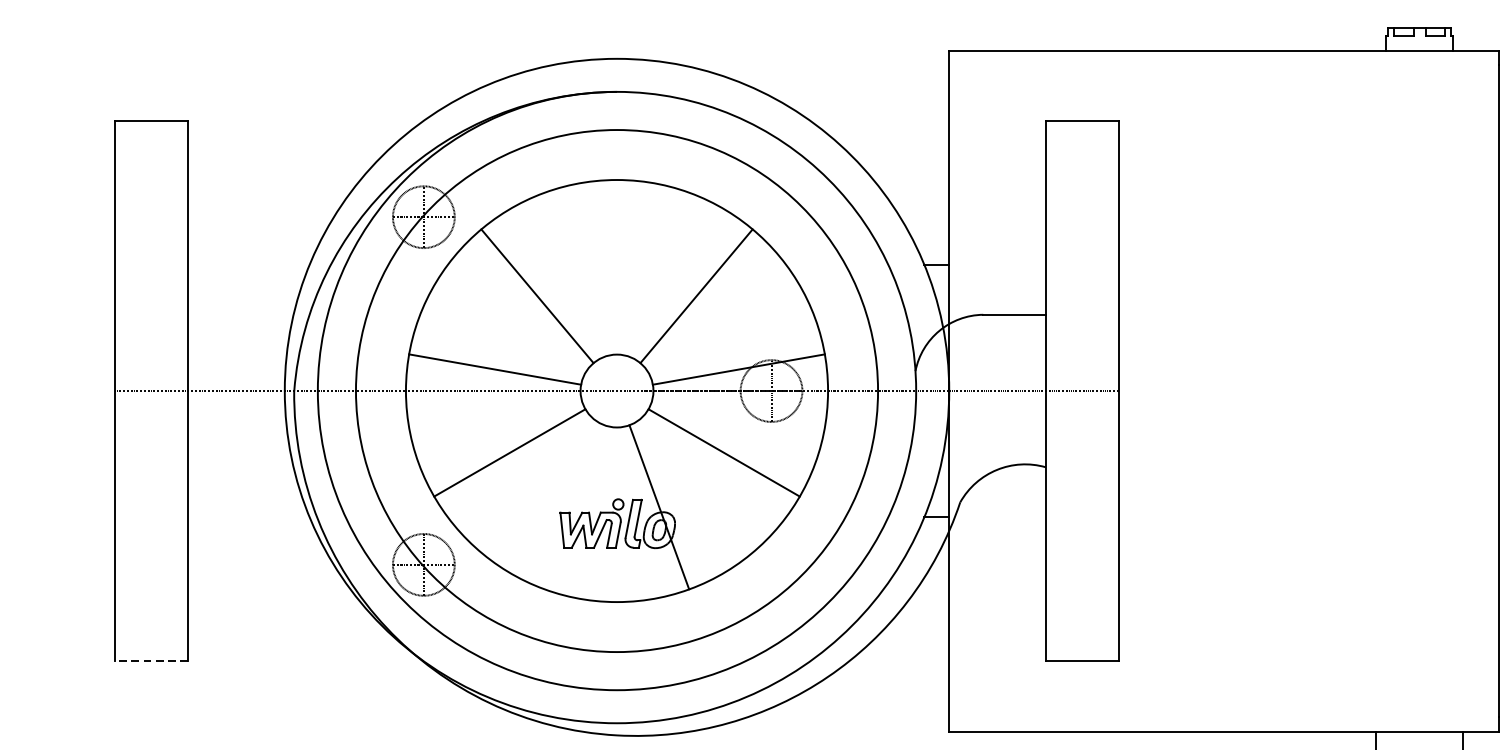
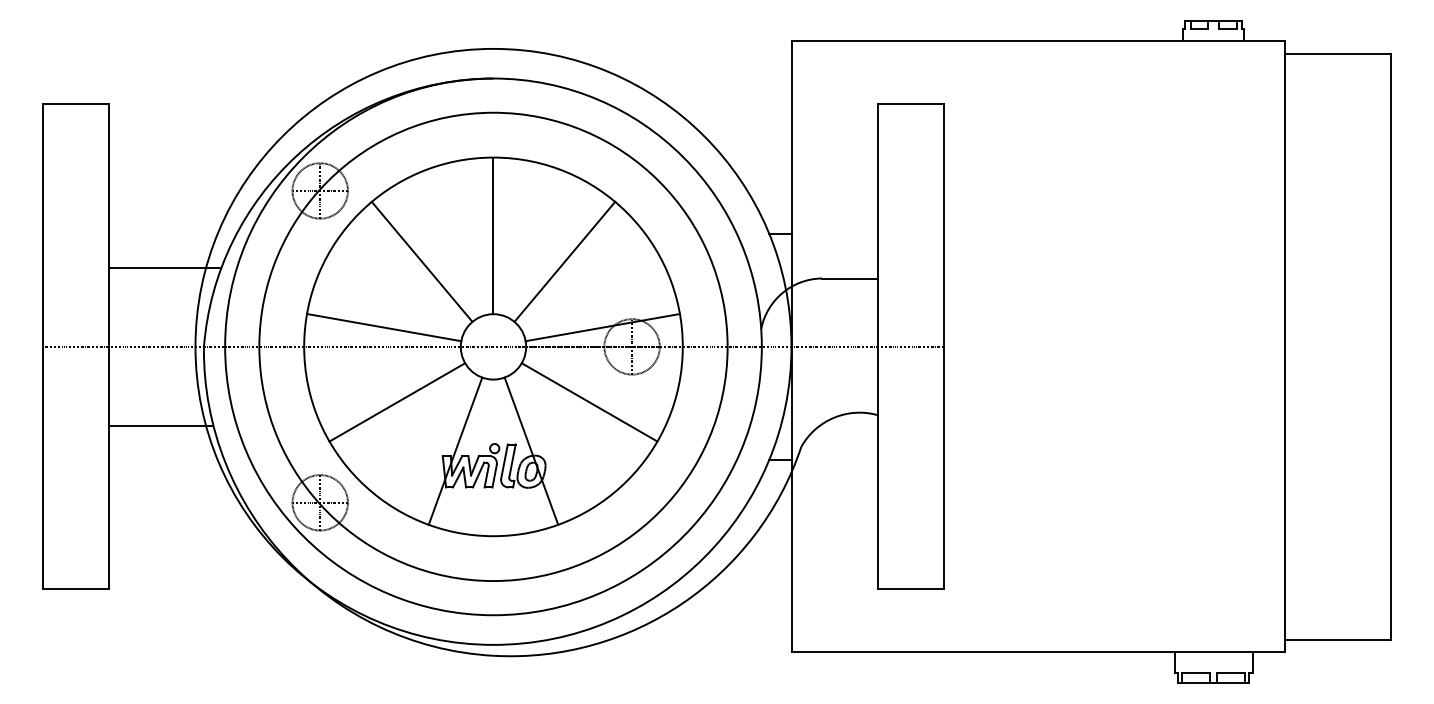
line: (617, 266) -> (493, 235), added
line: (250, 302) -> (164, 267), added
line: (245, 479) -> (160, 426), added
line: (574, 506) -> (455, 450), added
line: (151, 661) -> (75, 589), dashed -> solid

